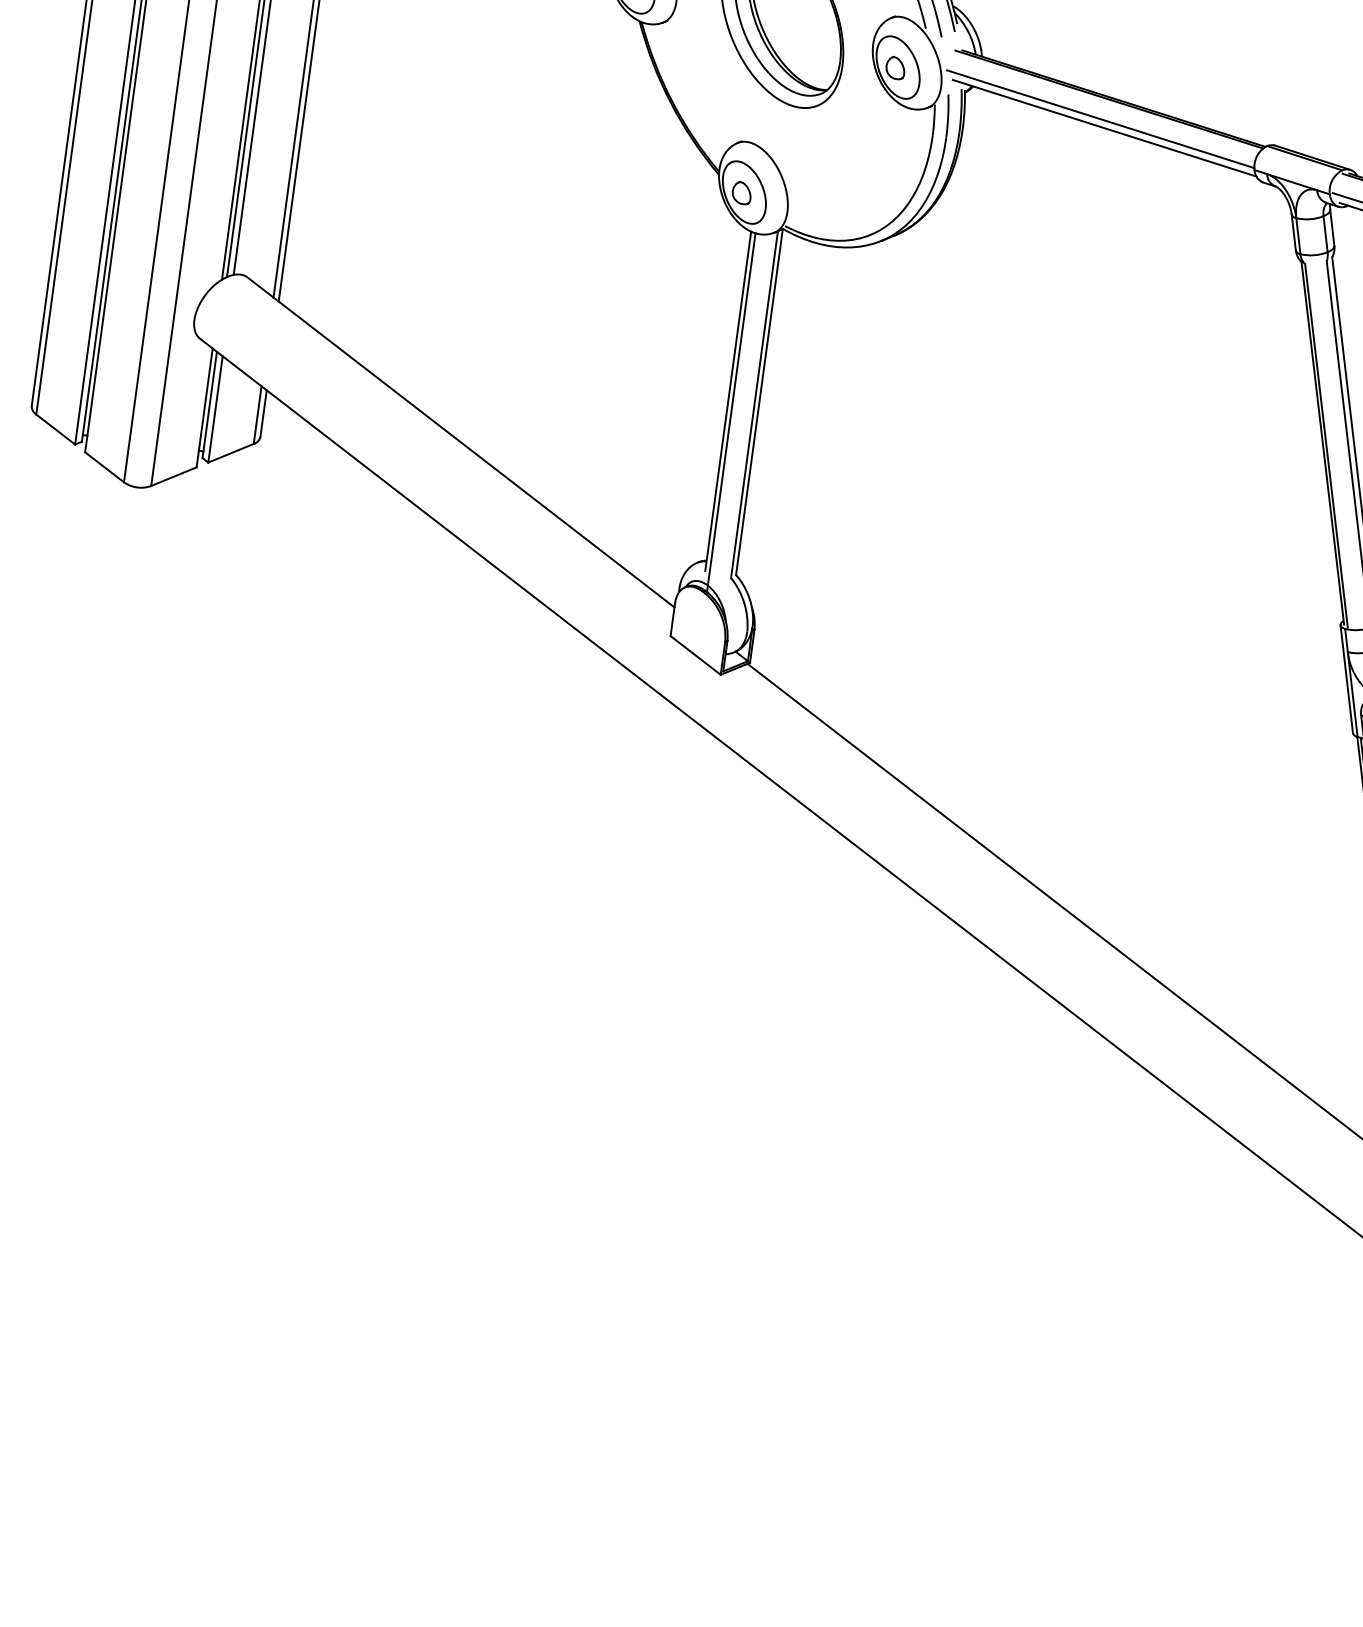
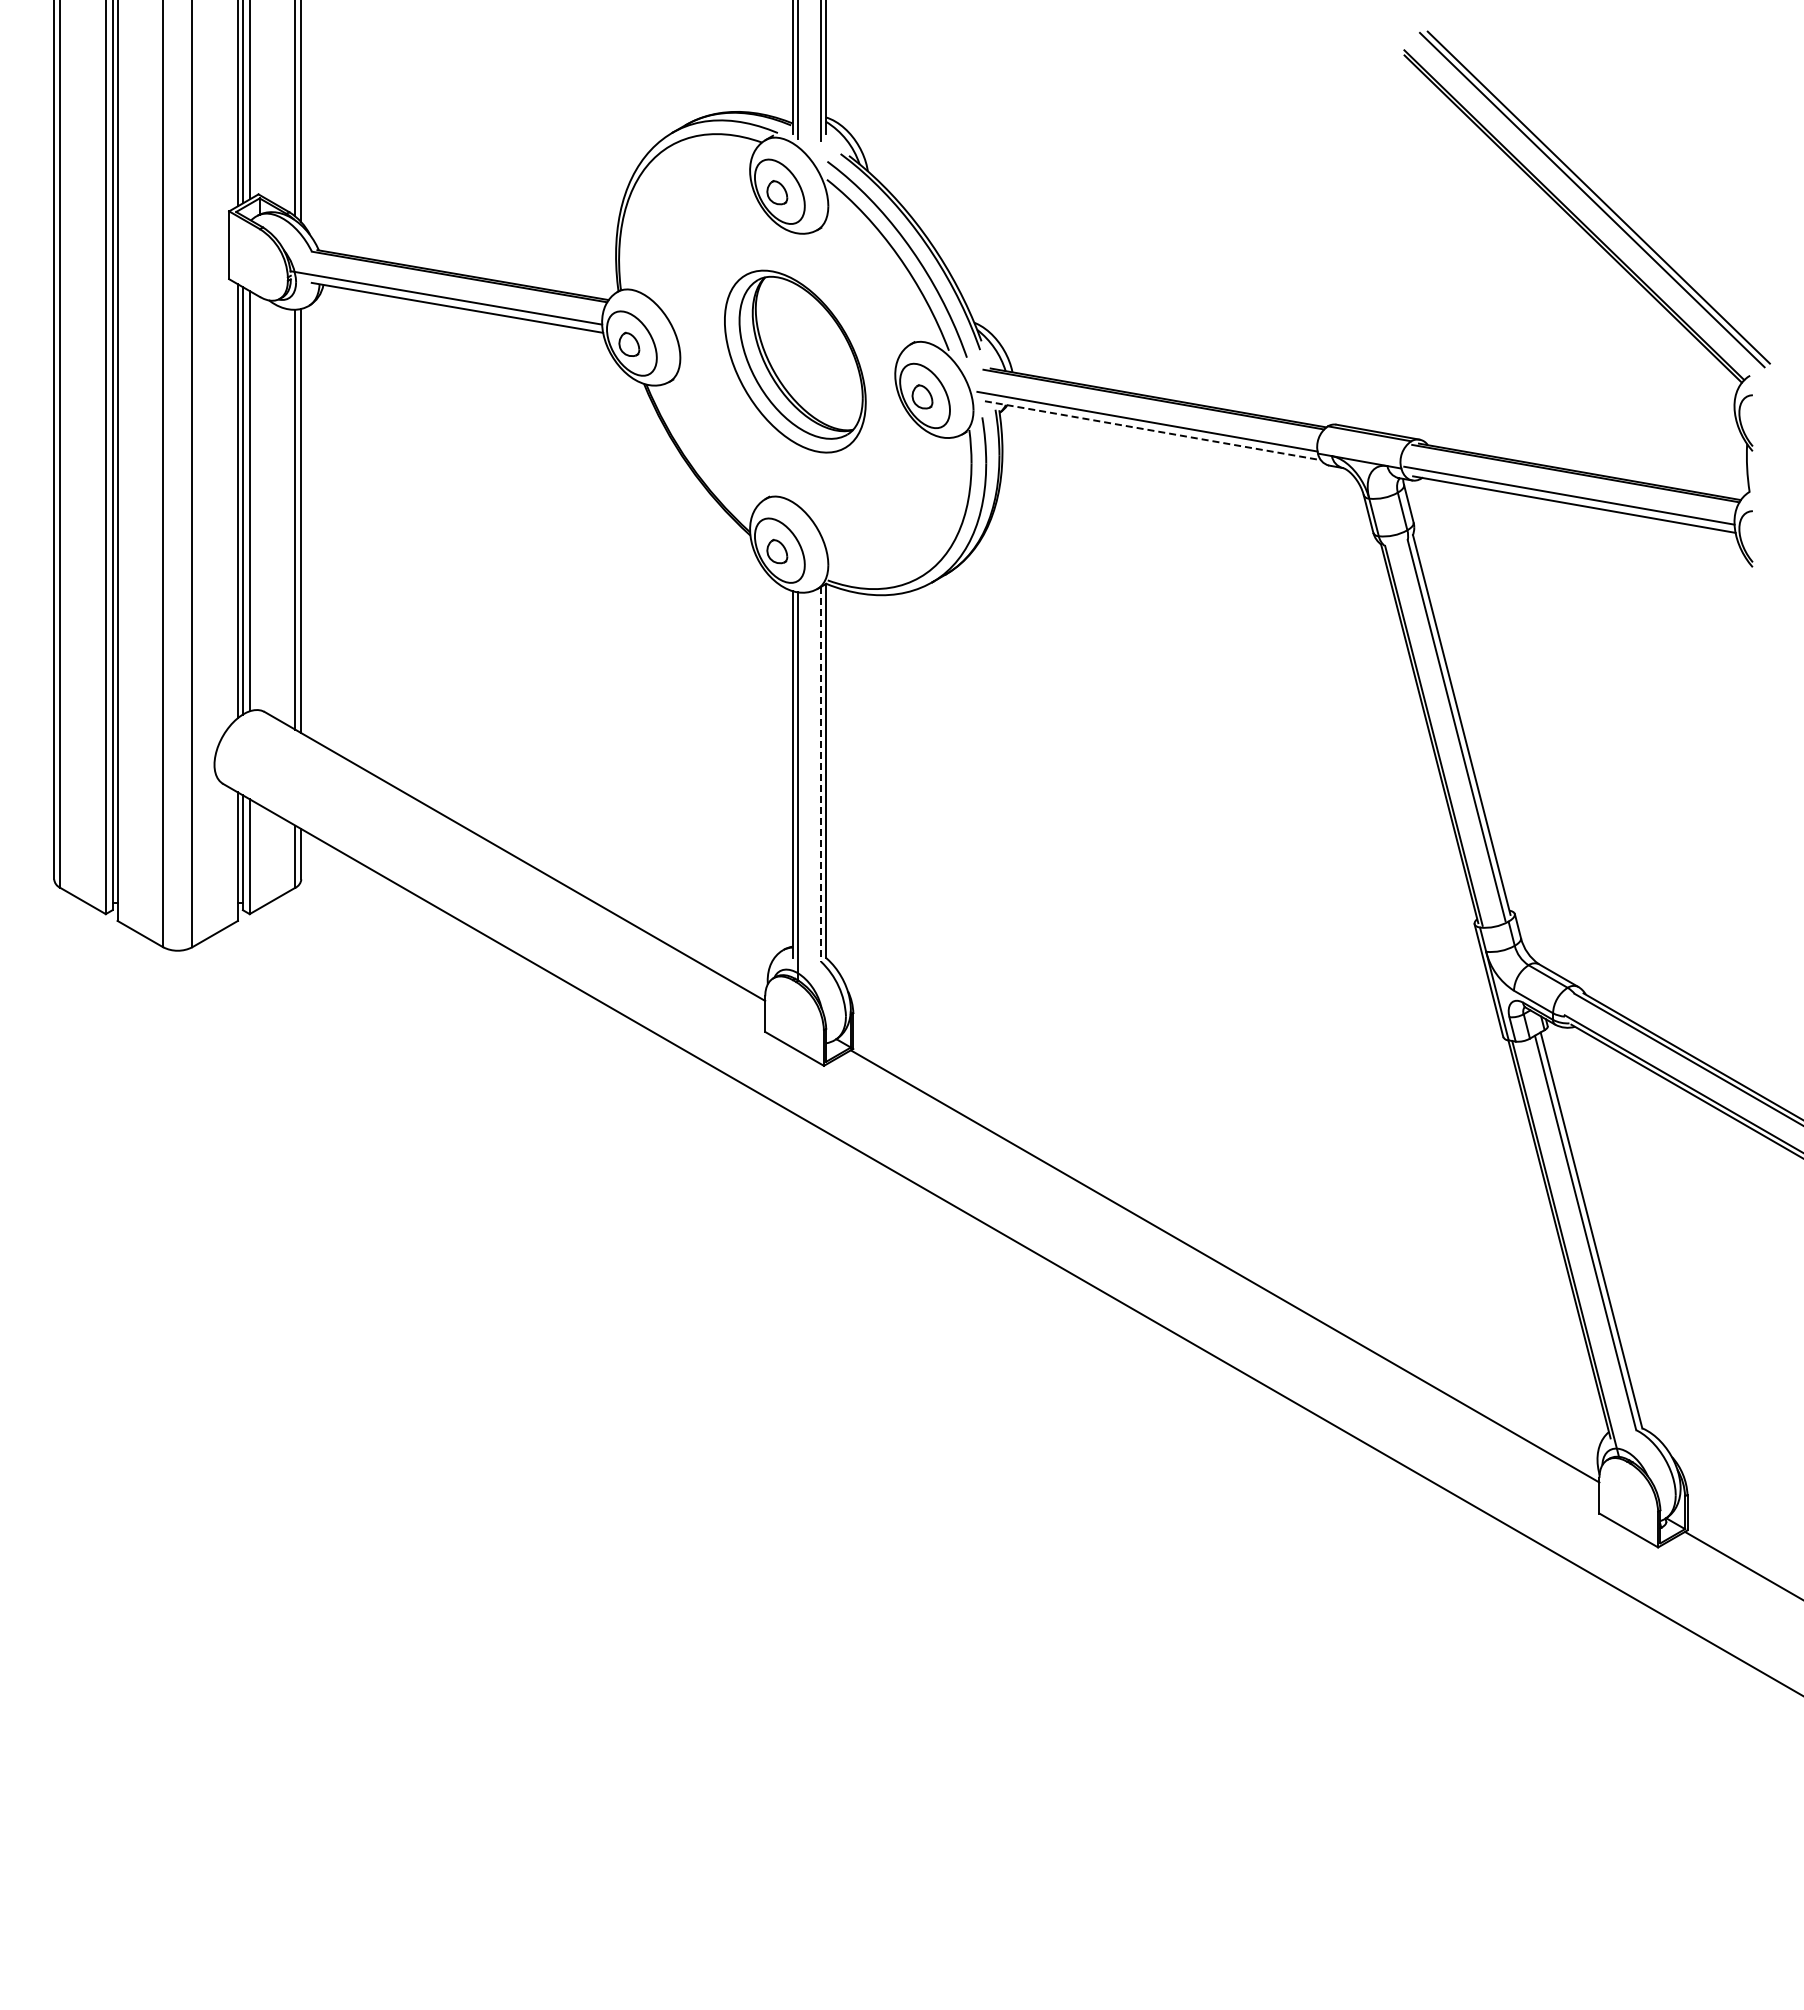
line: (1104, 127) -> (1152, 430), solid -> dashed
line: (754, 404) -> (821, 774), solid -> dashed

